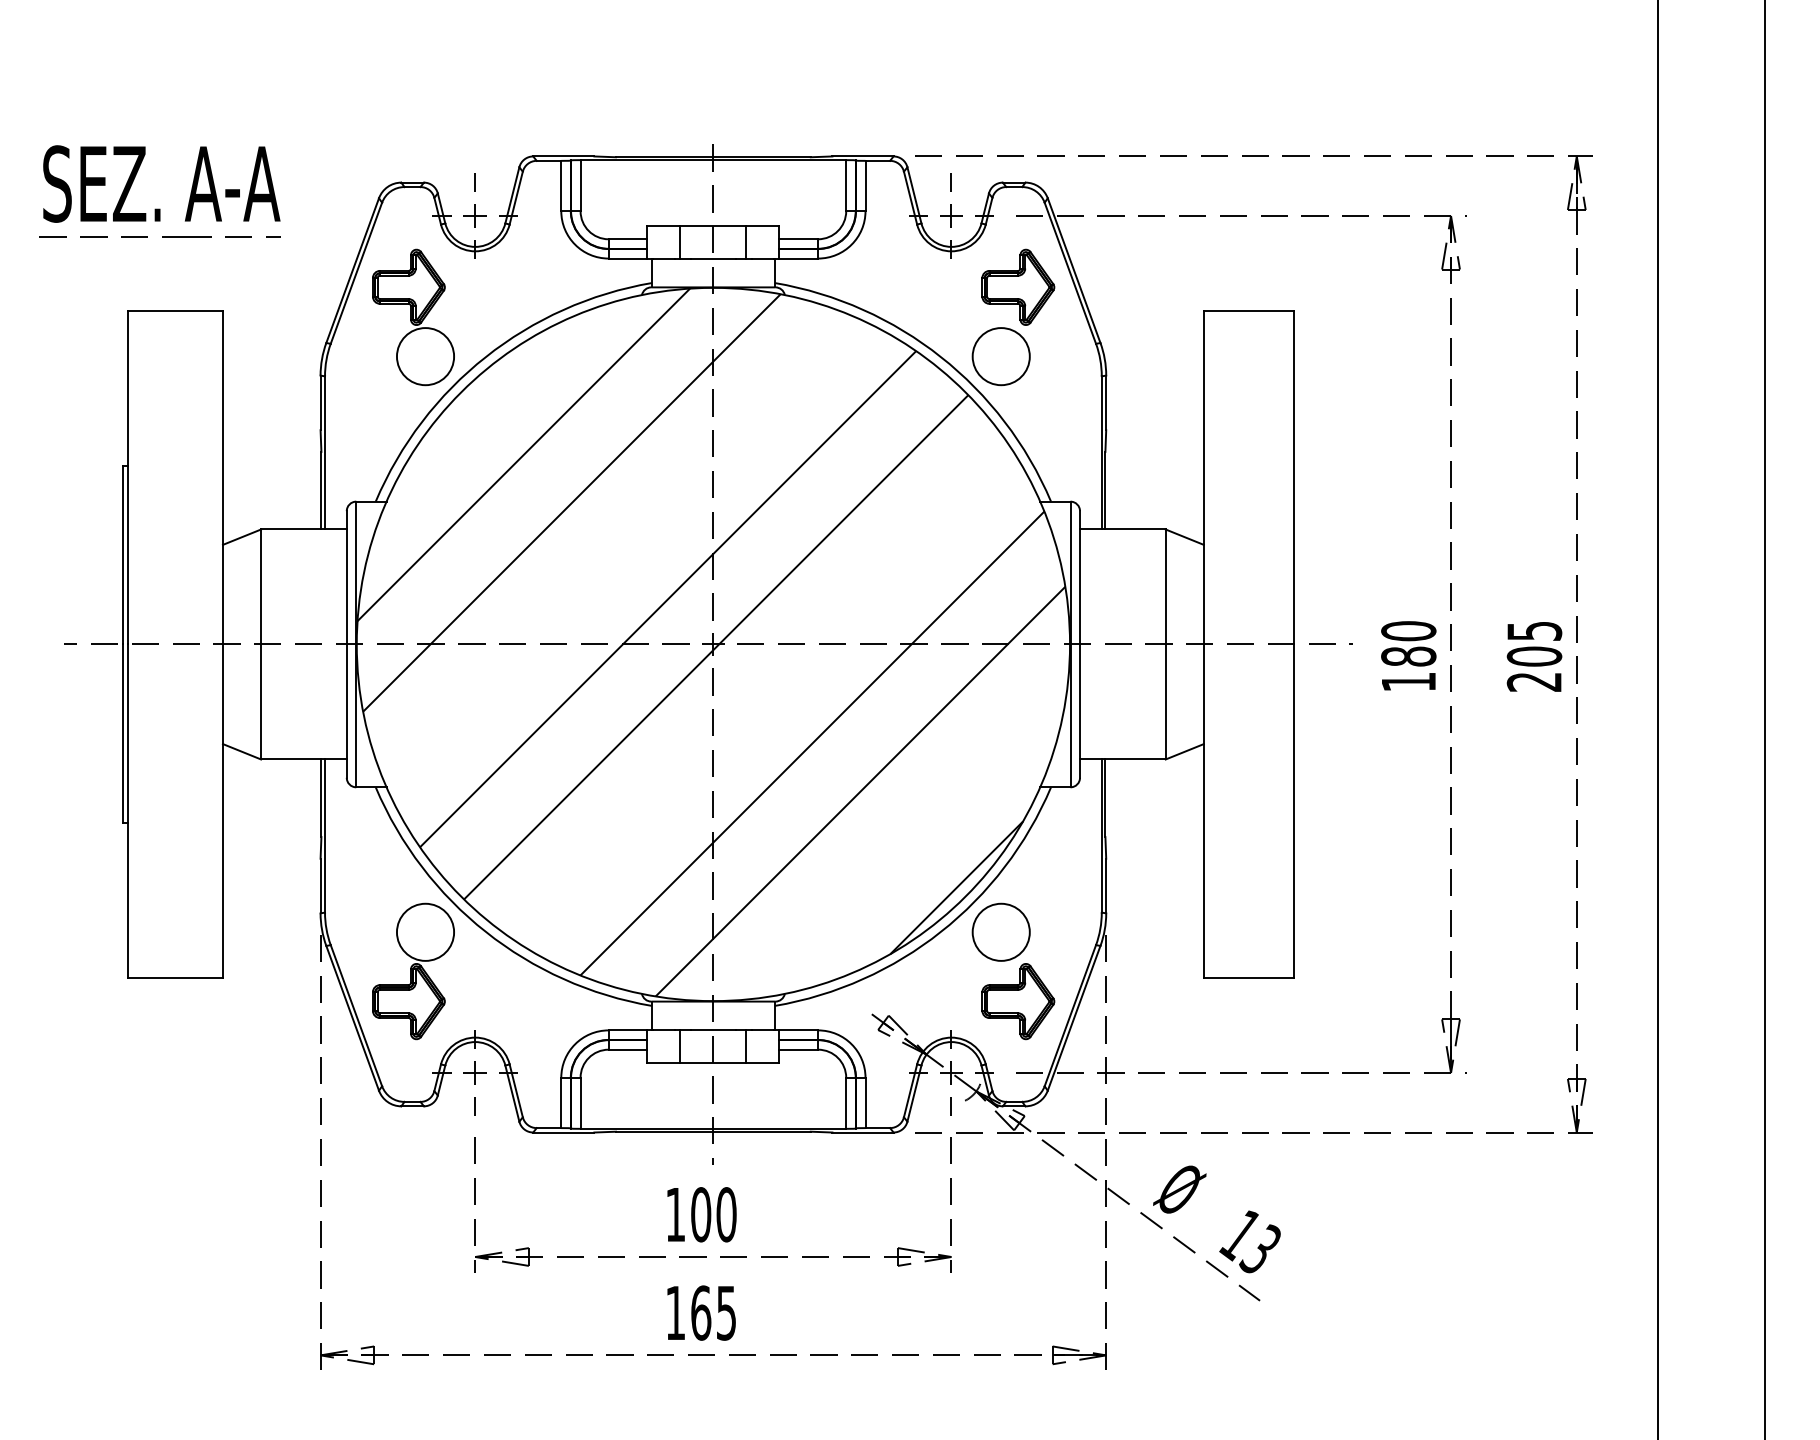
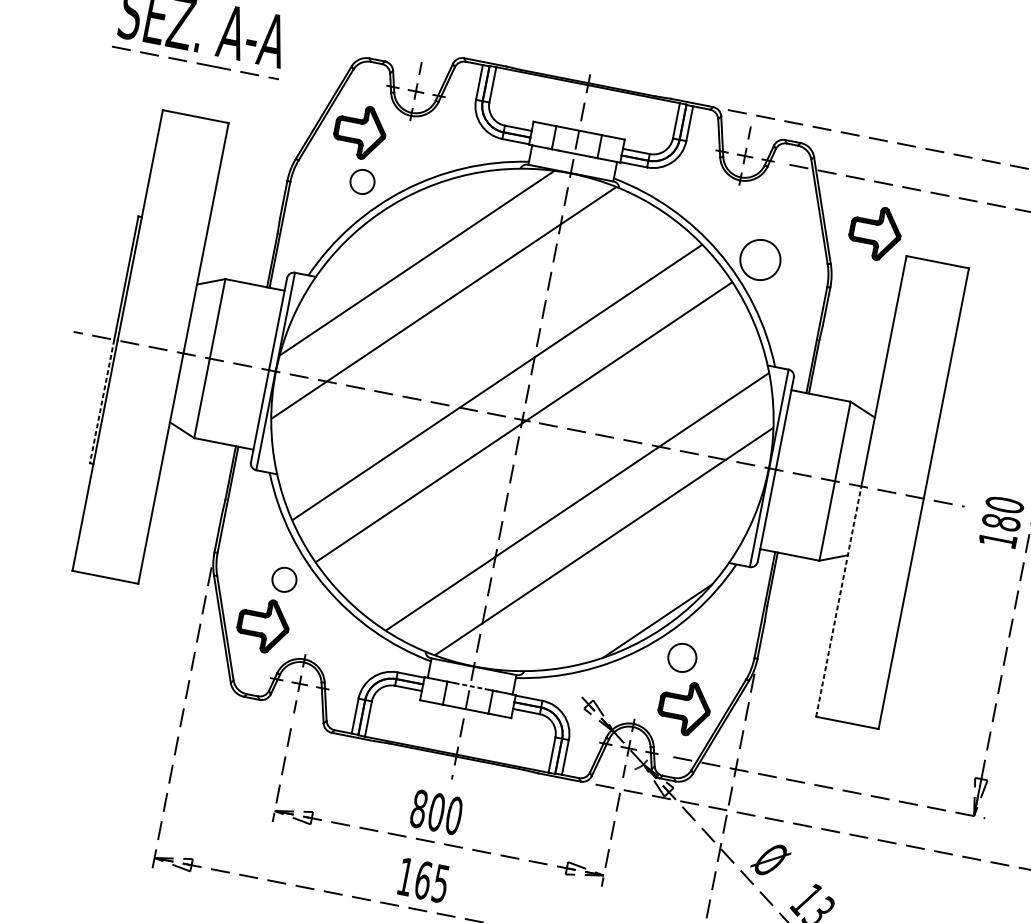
part: (1018, 286) -> (875, 232), moved
circle: (425, 356) -> (362, 181), size x0.6
line: (122, 734) -> (101, 402), solid -> dashed
line: (1203, 811) -> (838, 601), solid -> dashed
circle: (425, 931) -> (284, 579), size x0.6
circle: (1000, 931) -> (681, 657), size x0.7
line: (713, 1029) -> (470, 686), solid -> dashed
text: (675, 1214) -> (418, 808), 100 -> 800

